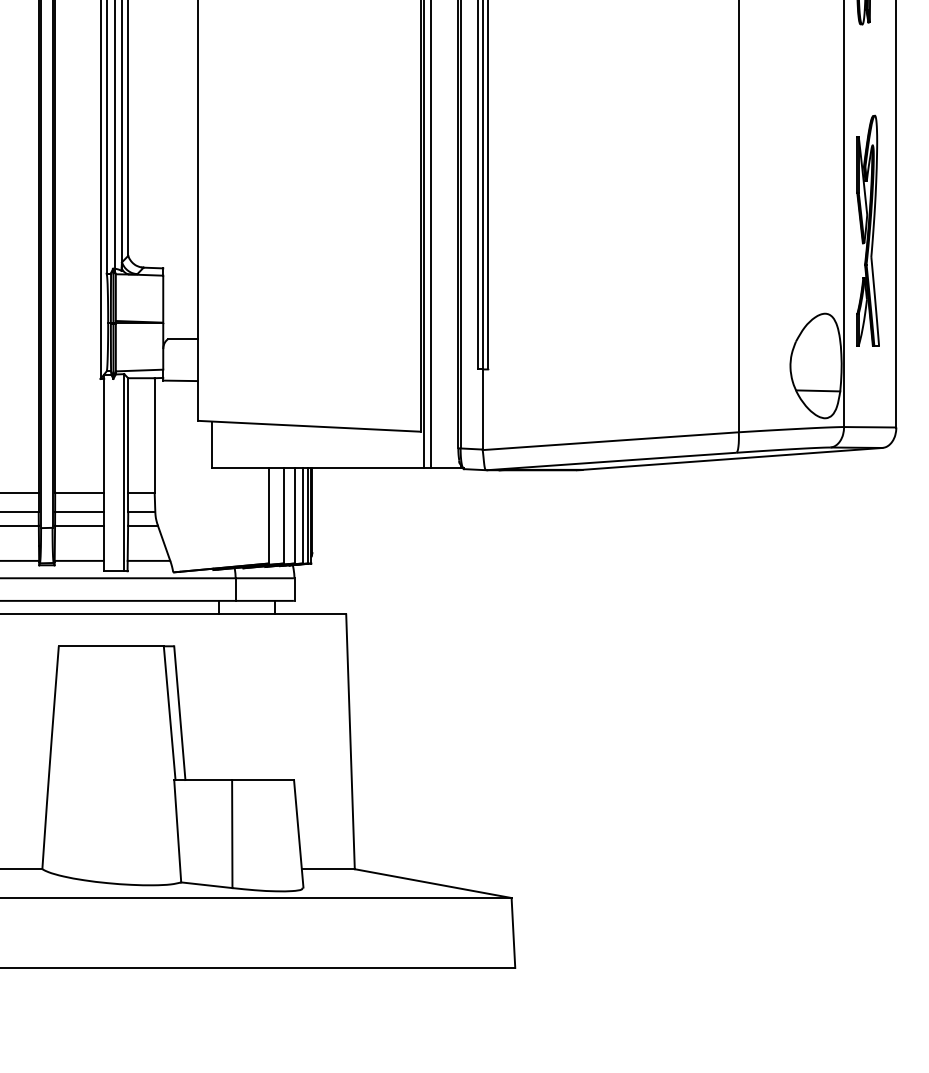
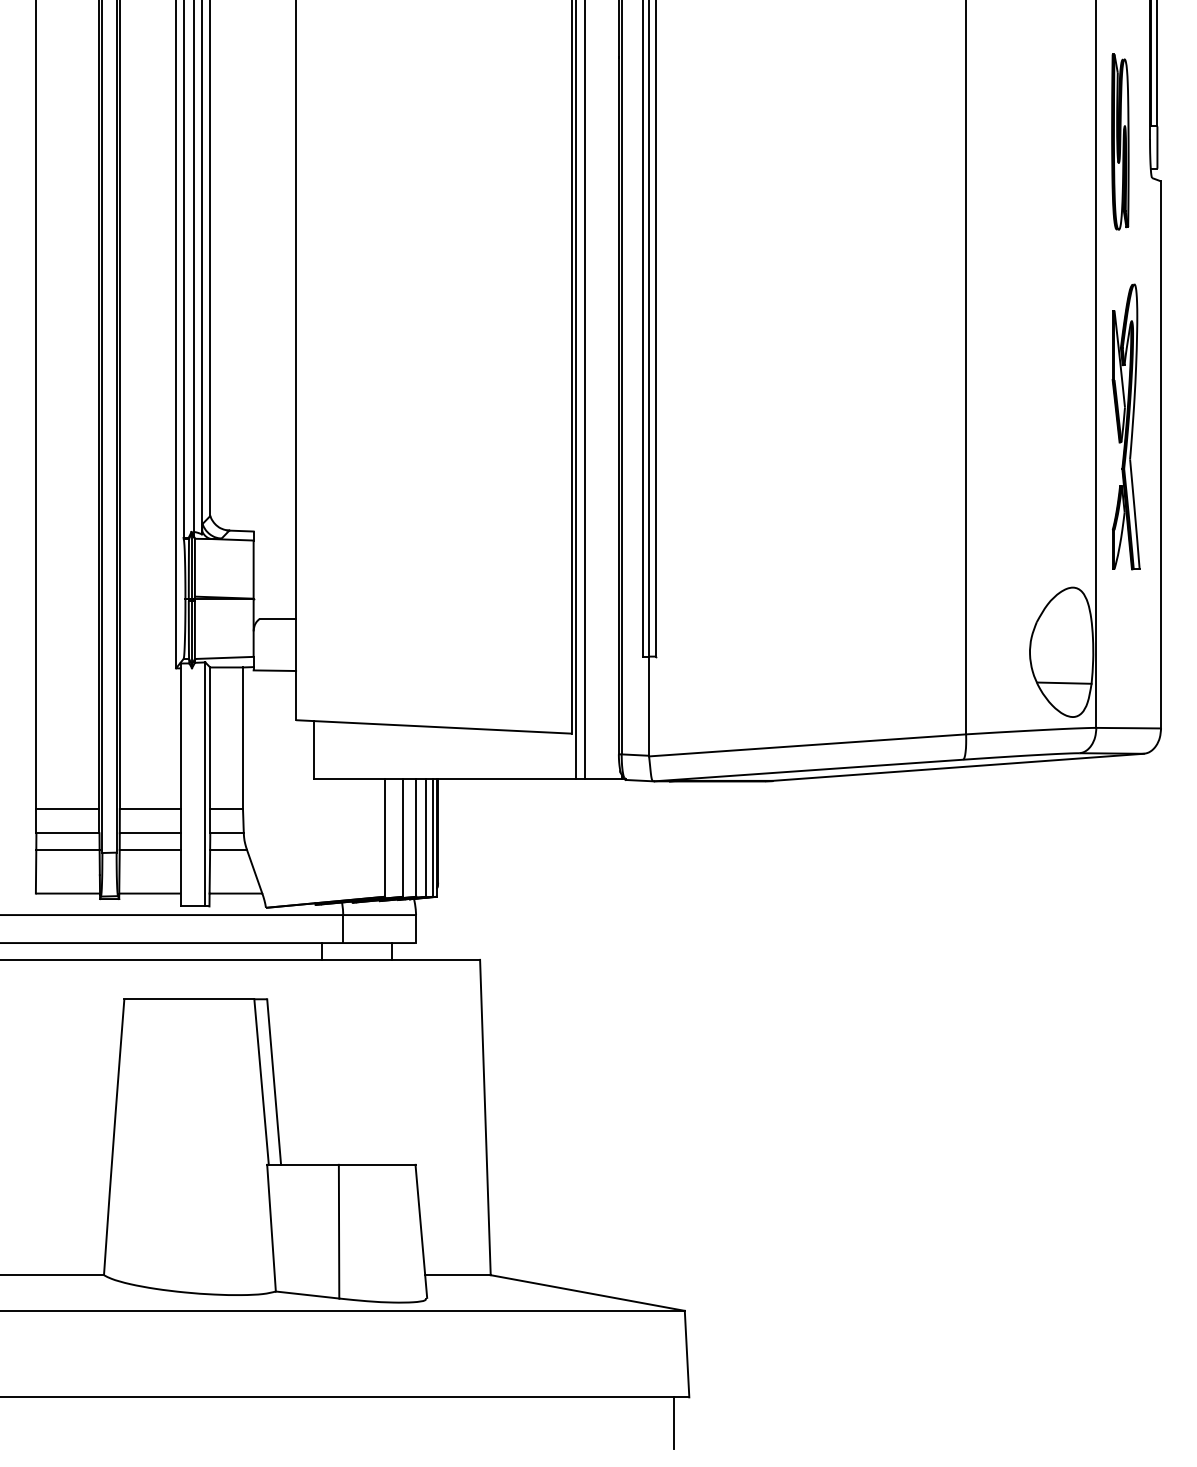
part: (867, 230) -> (1125, 426), moved
line: (502, 988) -> (673, 1422), added

